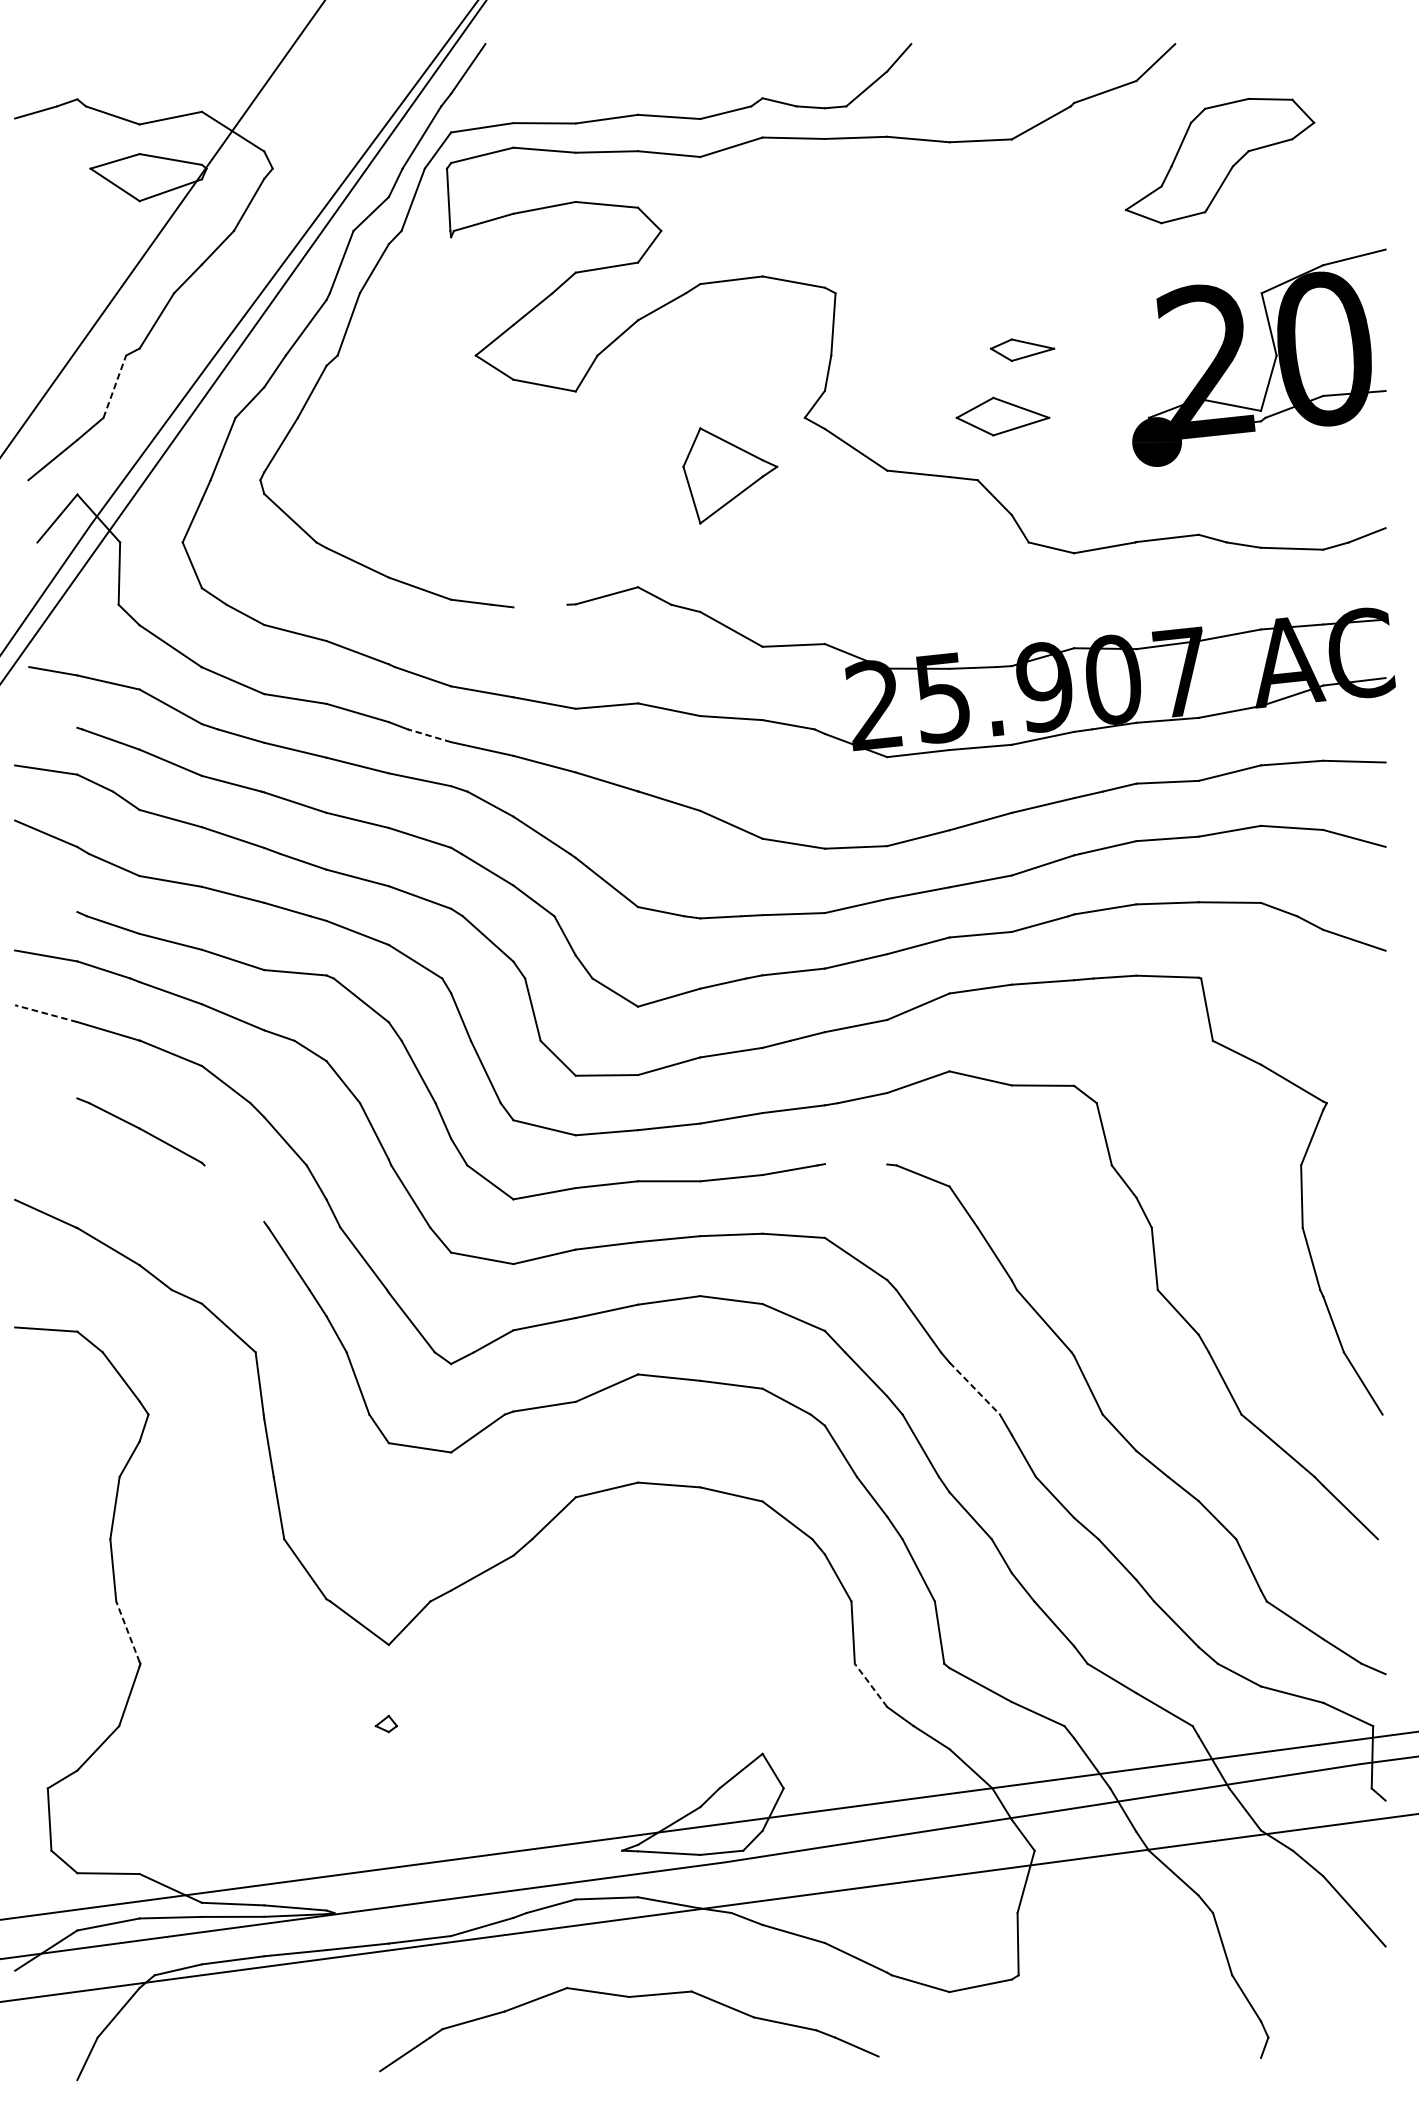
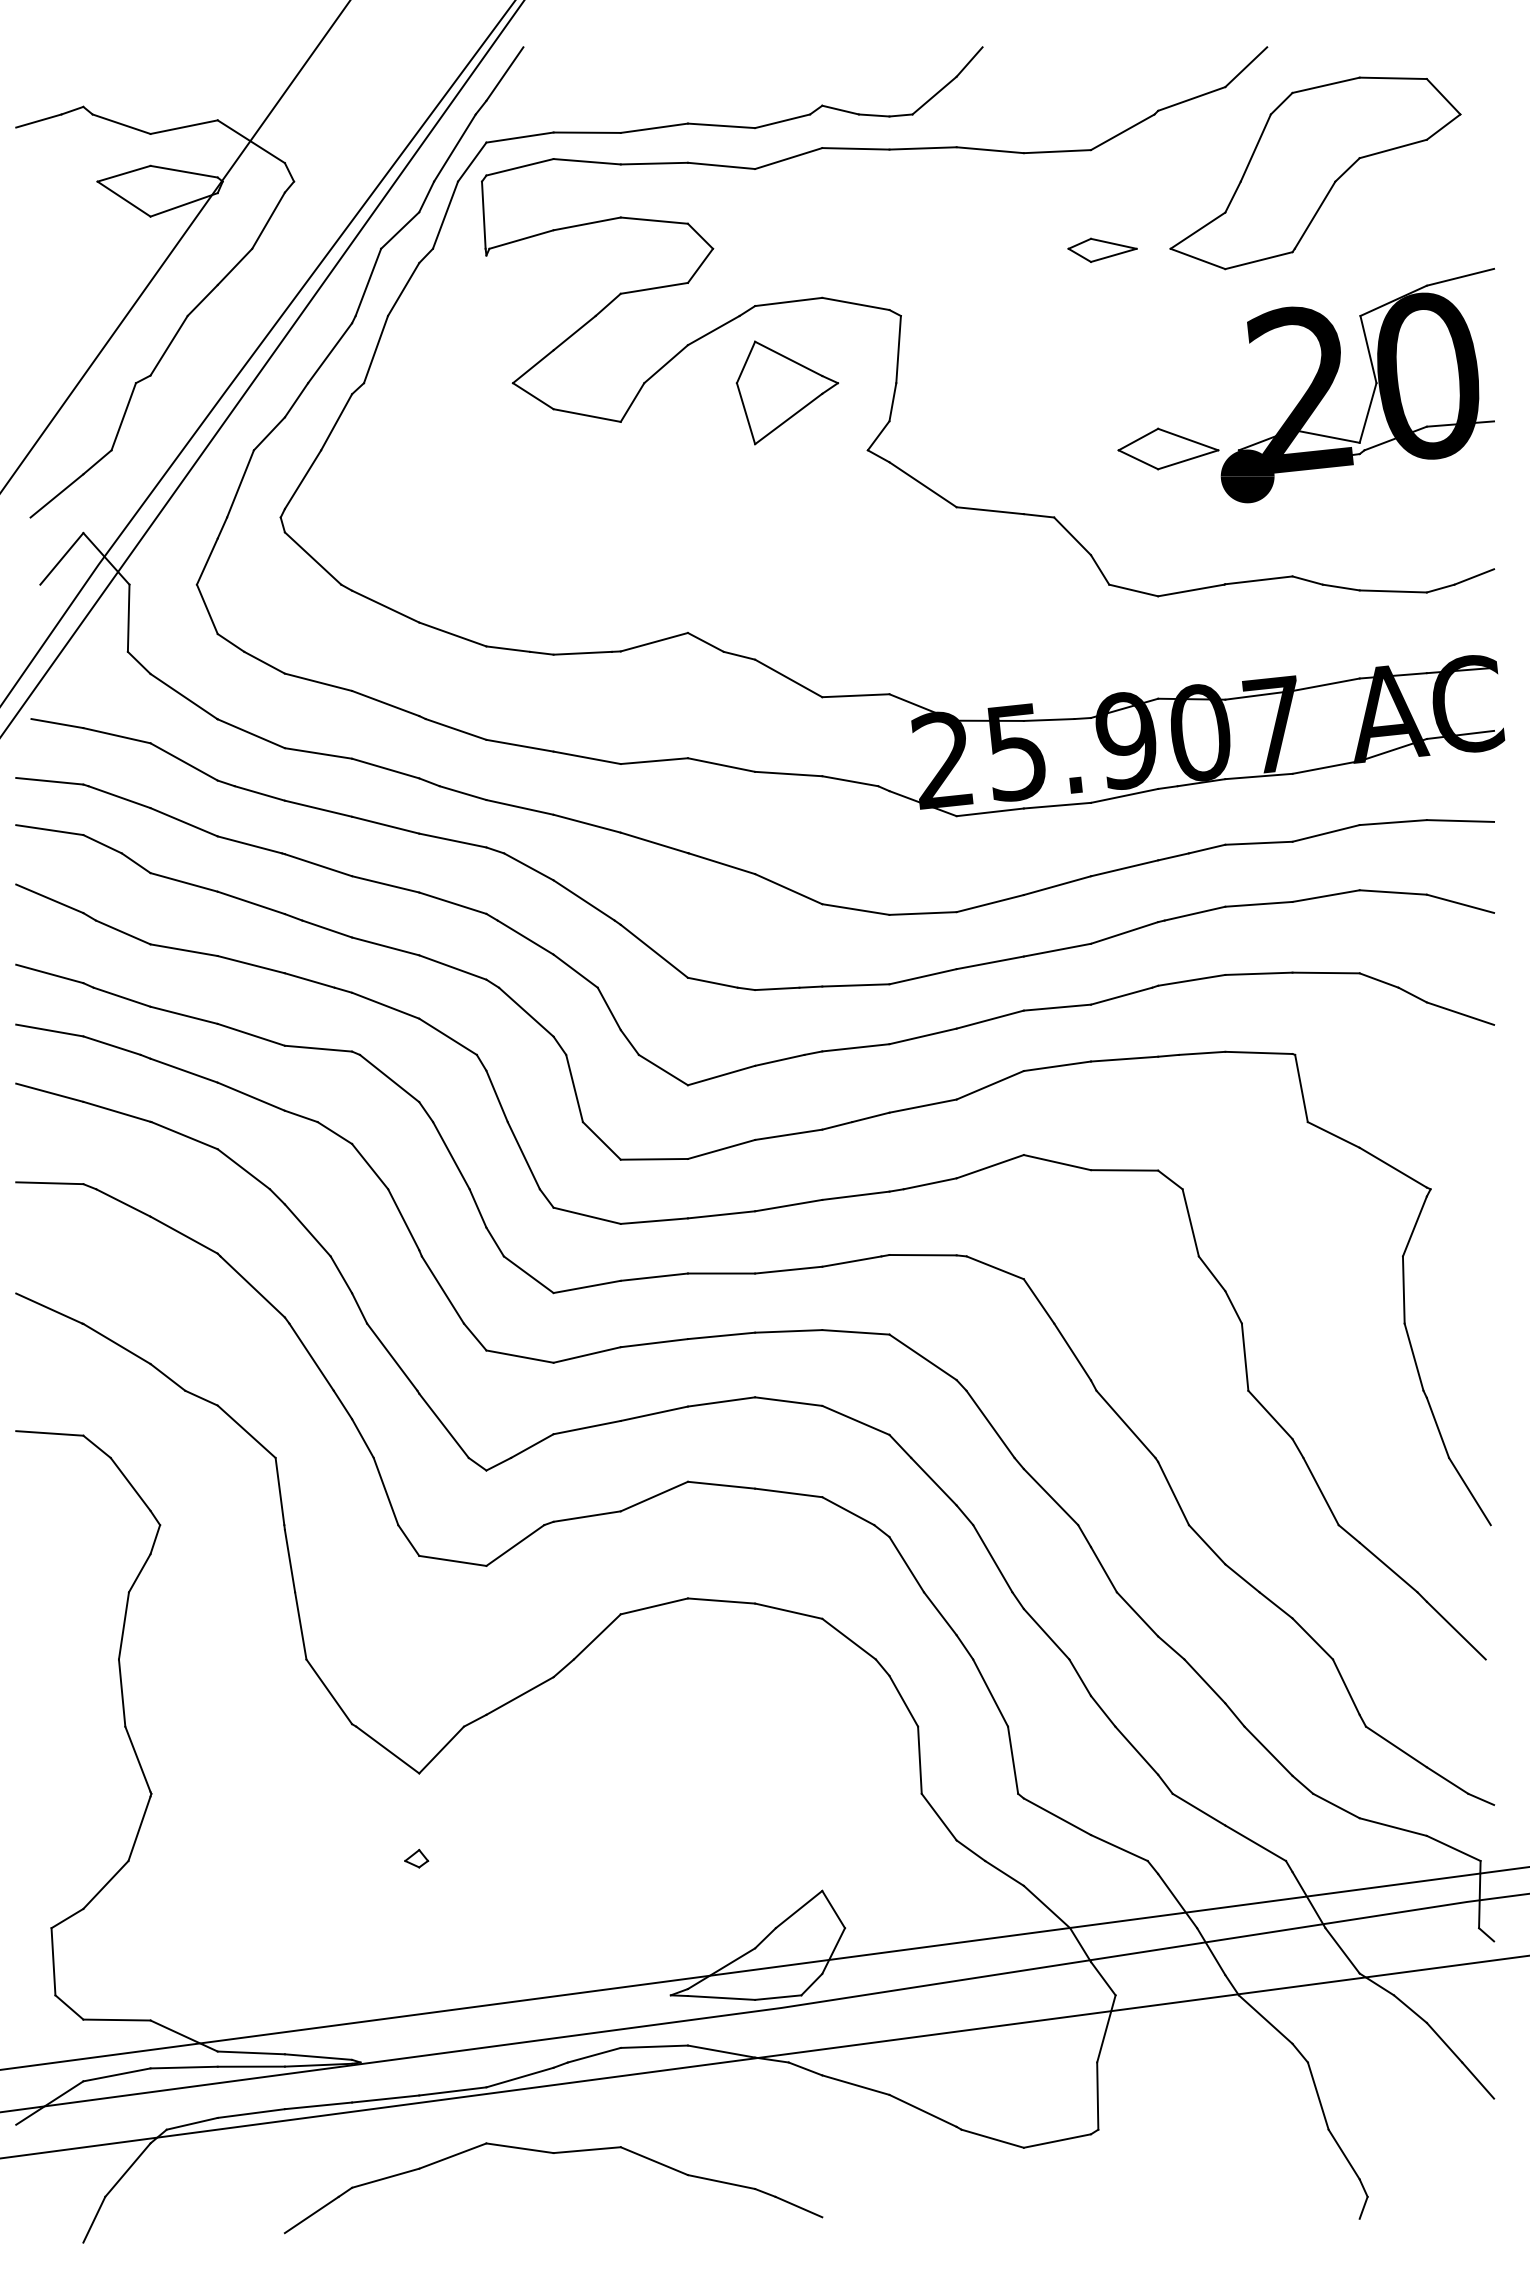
part: (1220, 161) -> (1315, 173), size x1.43
part: (1022, 349) -> (1102, 249), moved
line: (114, 386) -> (123, 416), dashed -> solid
part: (1003, 416) -> (1168, 448), moved
part: (730, 475) -> (787, 392), moved
line: (540, 605) -> (582, 652), added
line: (45, 724) -> (49, 780), added
line: (428, 735) -> (462, 792), dashed -> solid
line: (45, 903) -> (49, 973), added
line: (45, 1013) -> (49, 1092), dashed -> solid
line: (45, 1097) -> (49, 1183), added
line: (855, 1164) -> (922, 1255), added
line: (234, 1193) -> (252, 1286), added
line: (975, 1389) -> (1051, 1497), dashed -> solid
line: (127, 1631) -> (137, 1758), dashed -> solid
line: (870, 1684) -> (938, 1816), dashed -> solid
part: (629, 1997) -> (553, 2153), moved

